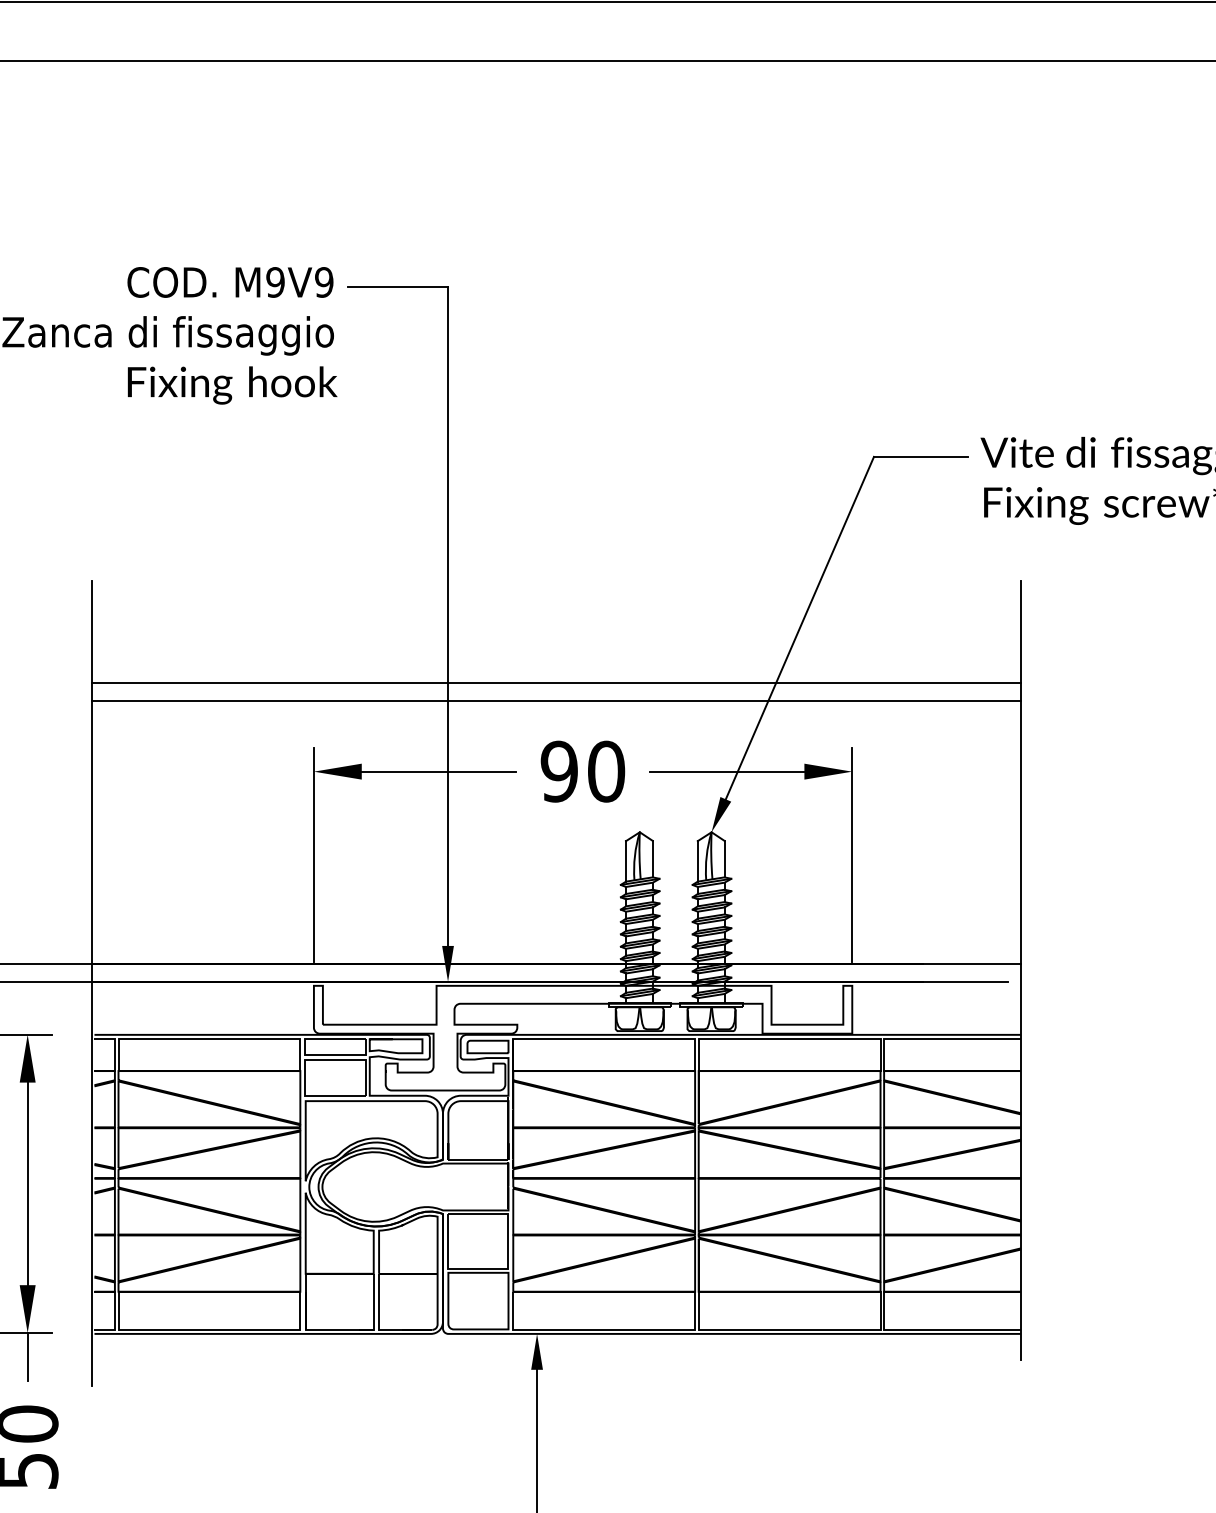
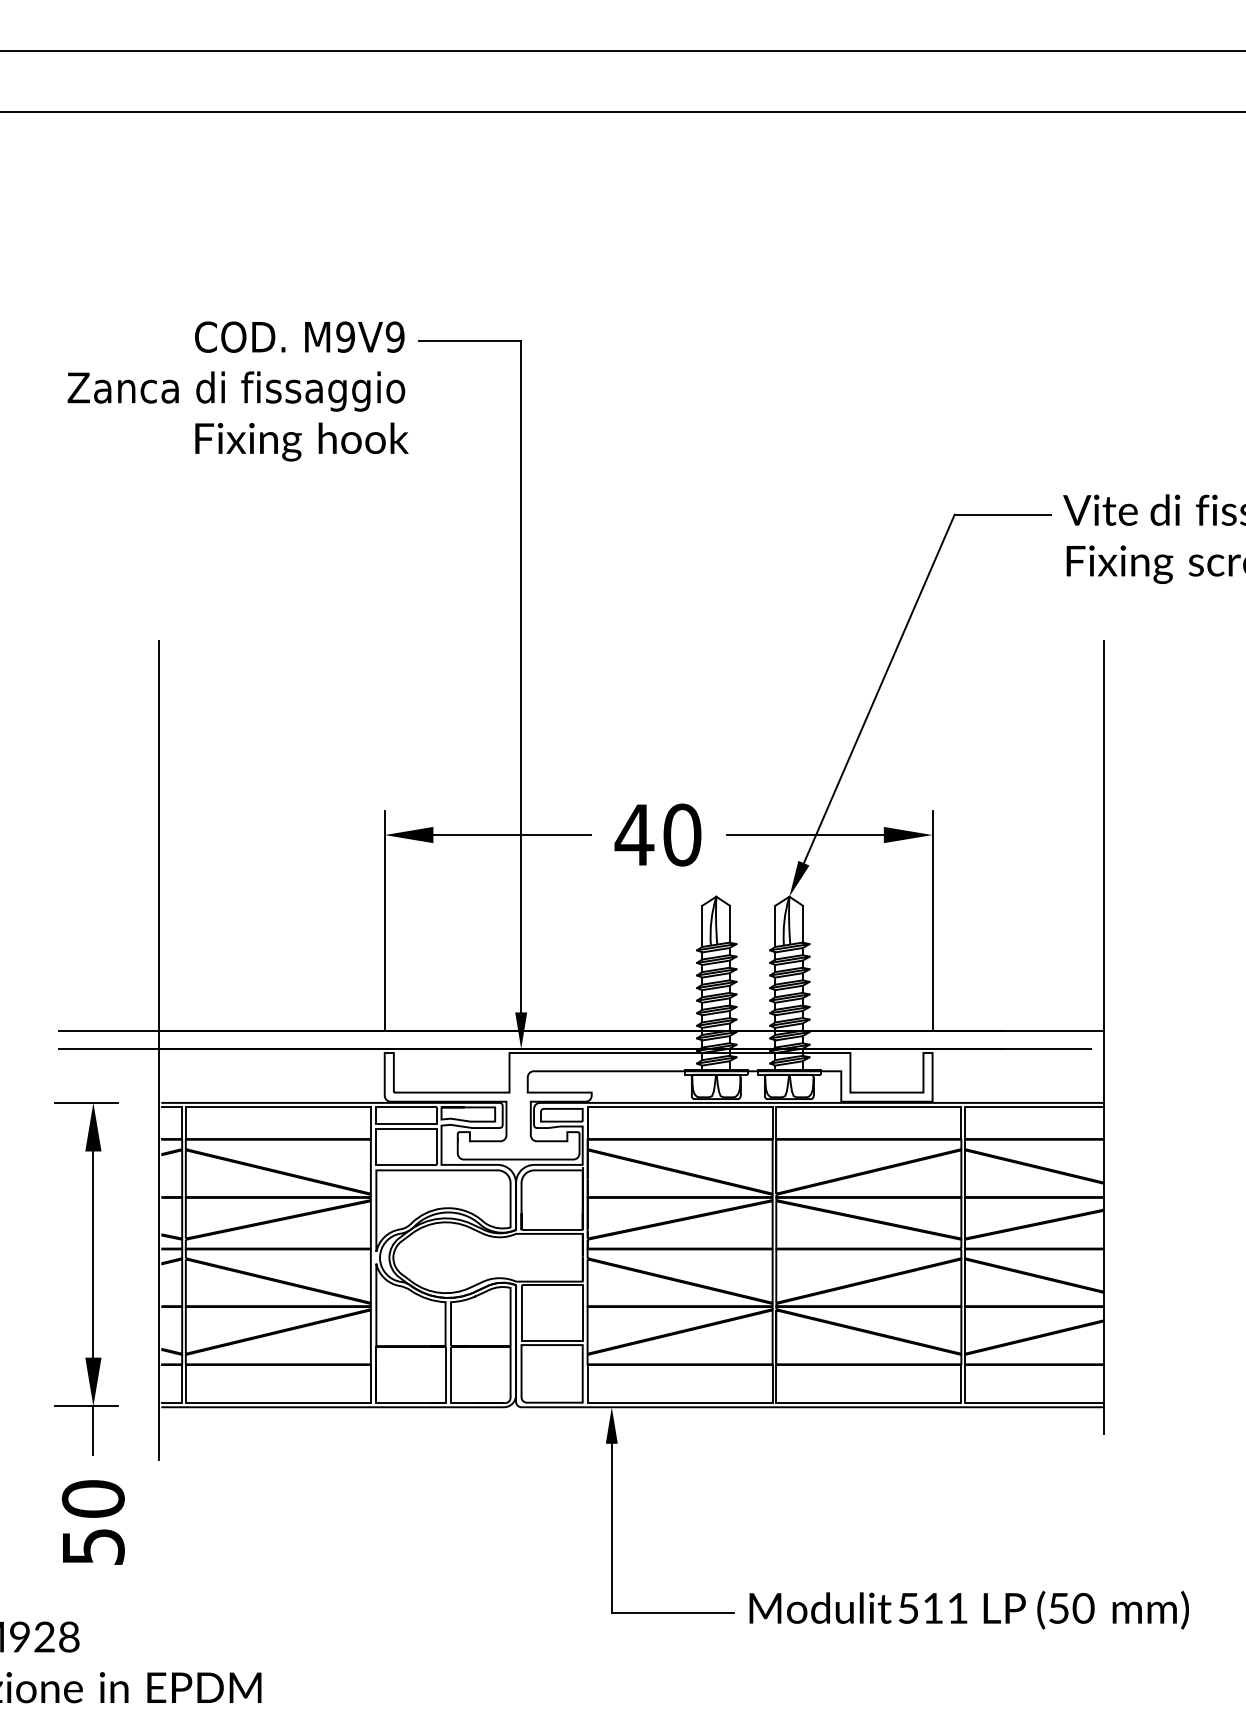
line: (556, 682) -> (631, 744), removed
line: (556, 700) -> (631, 762), removed
text: (559, 771) -> (634, 834), 90 -> 40

